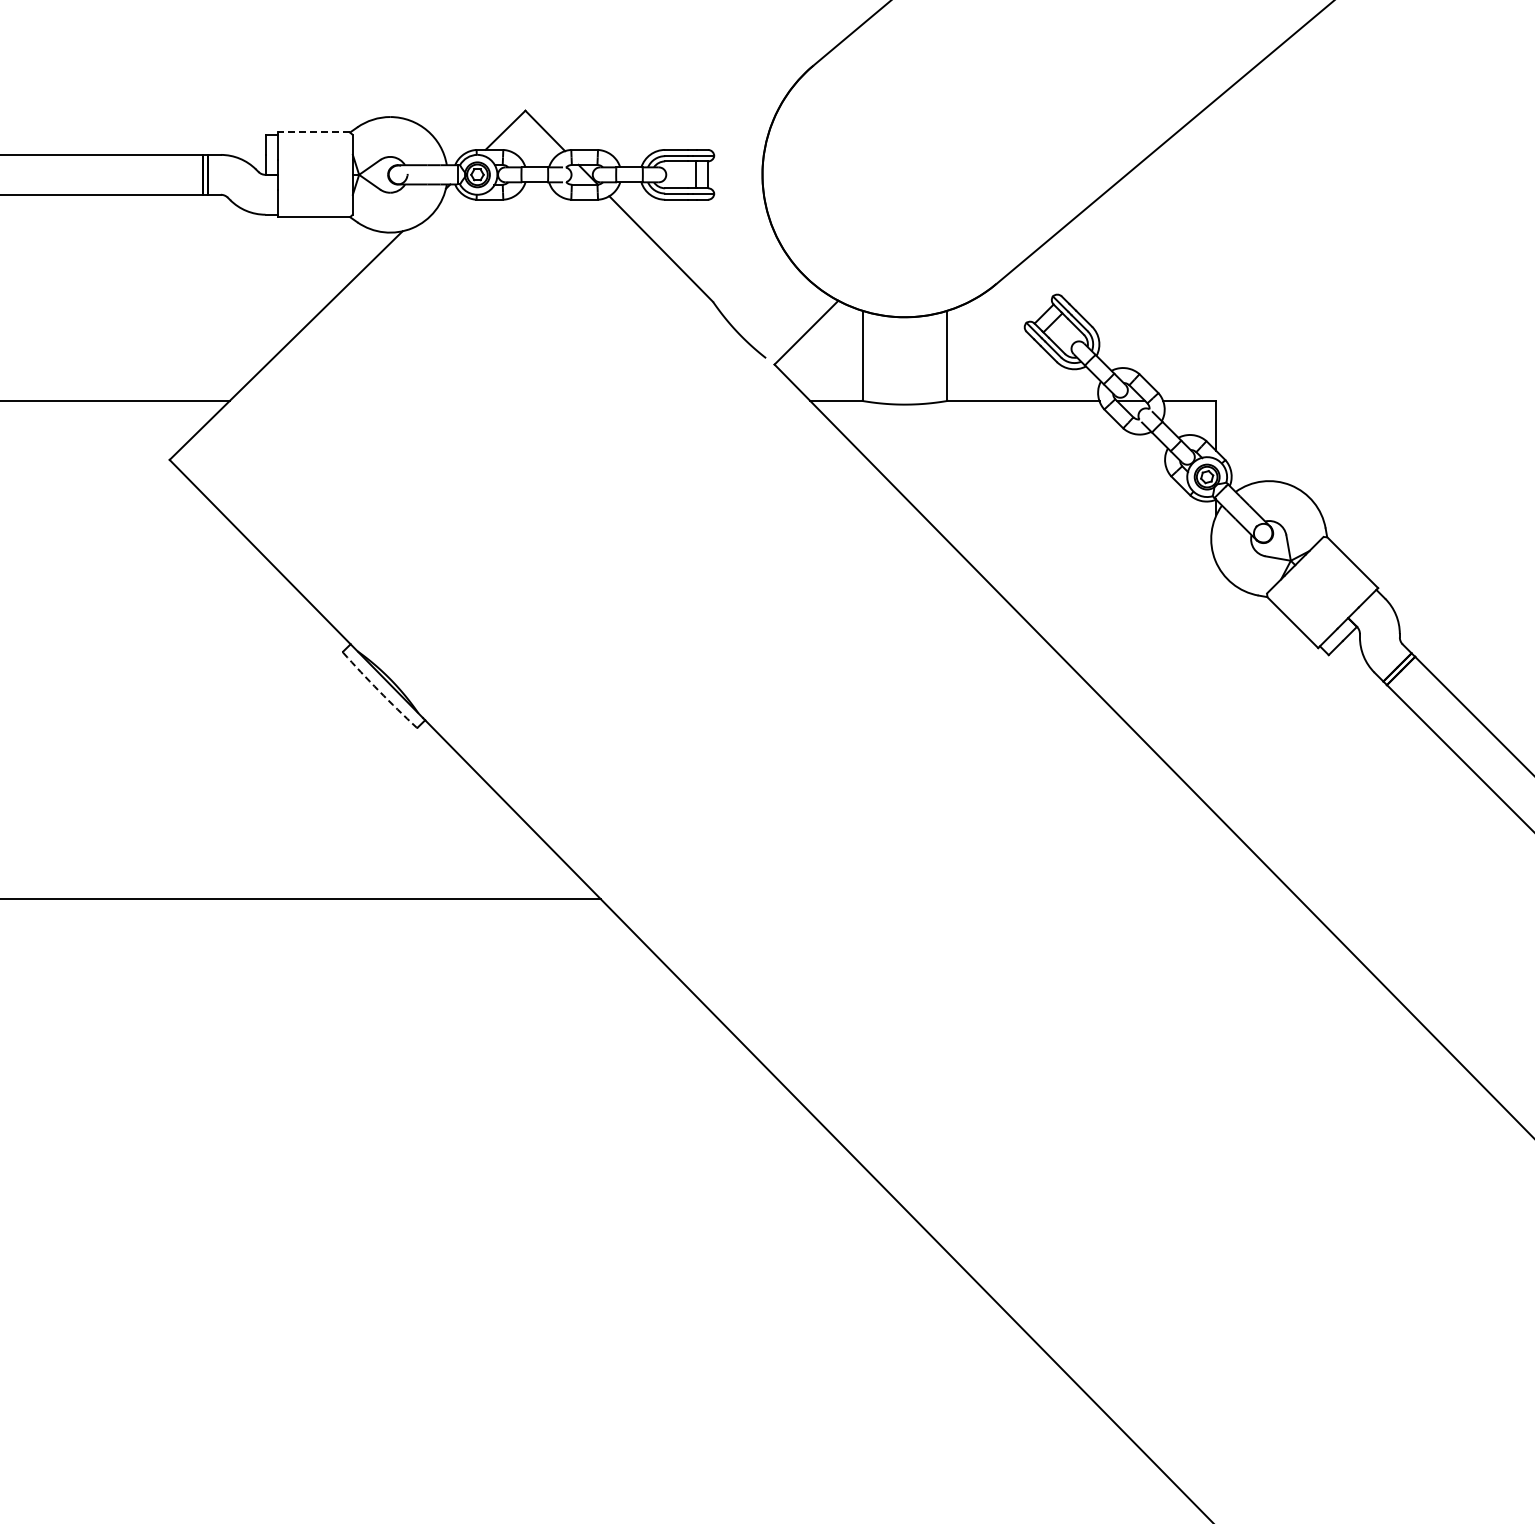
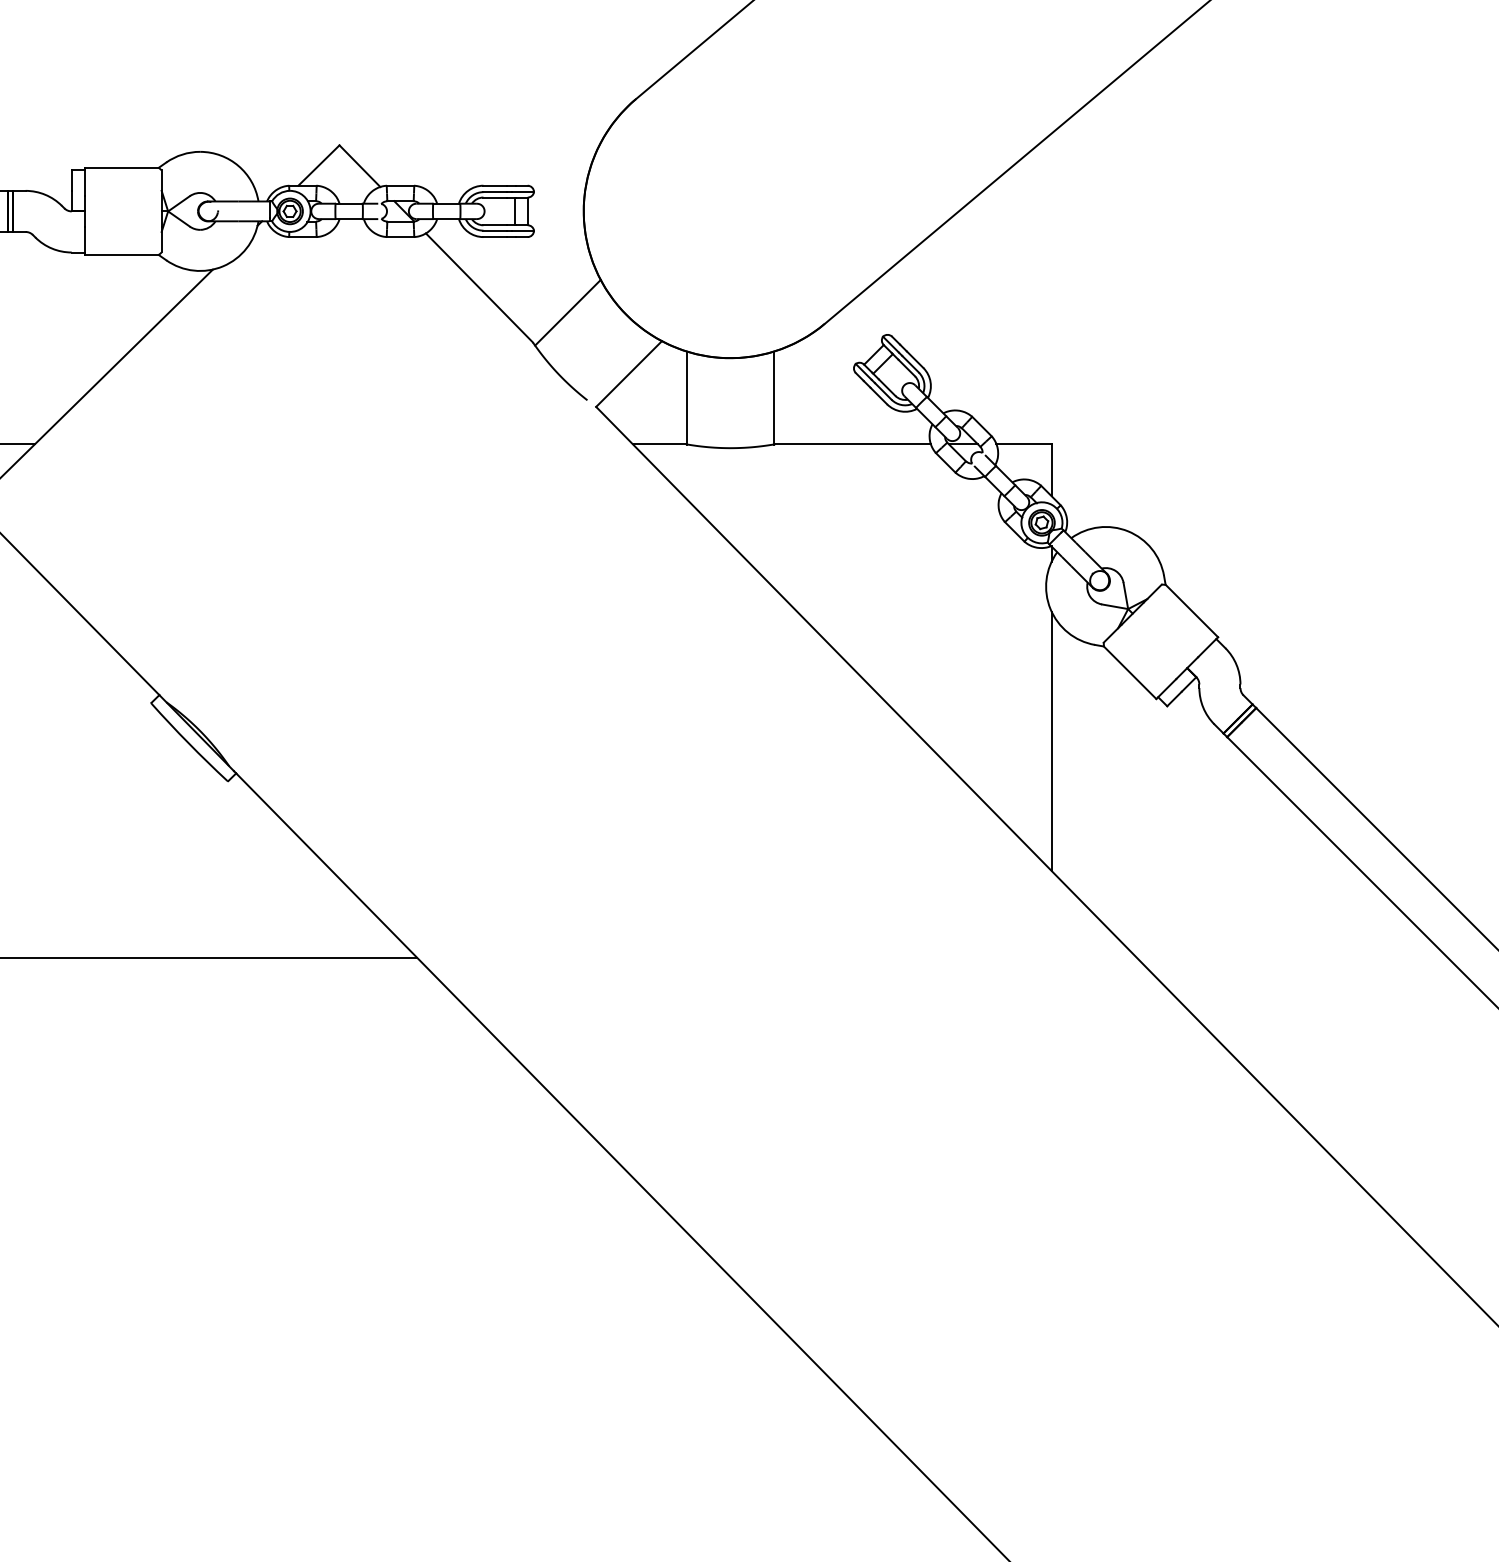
line: (313, 132) -> (121, 167), dashed -> solid
line: (746, 273) -> (567, 313), added
line: (1216, 688) -> (1051, 740), added
arc: (379, 691) -> (189, 743), dashed -> solid

